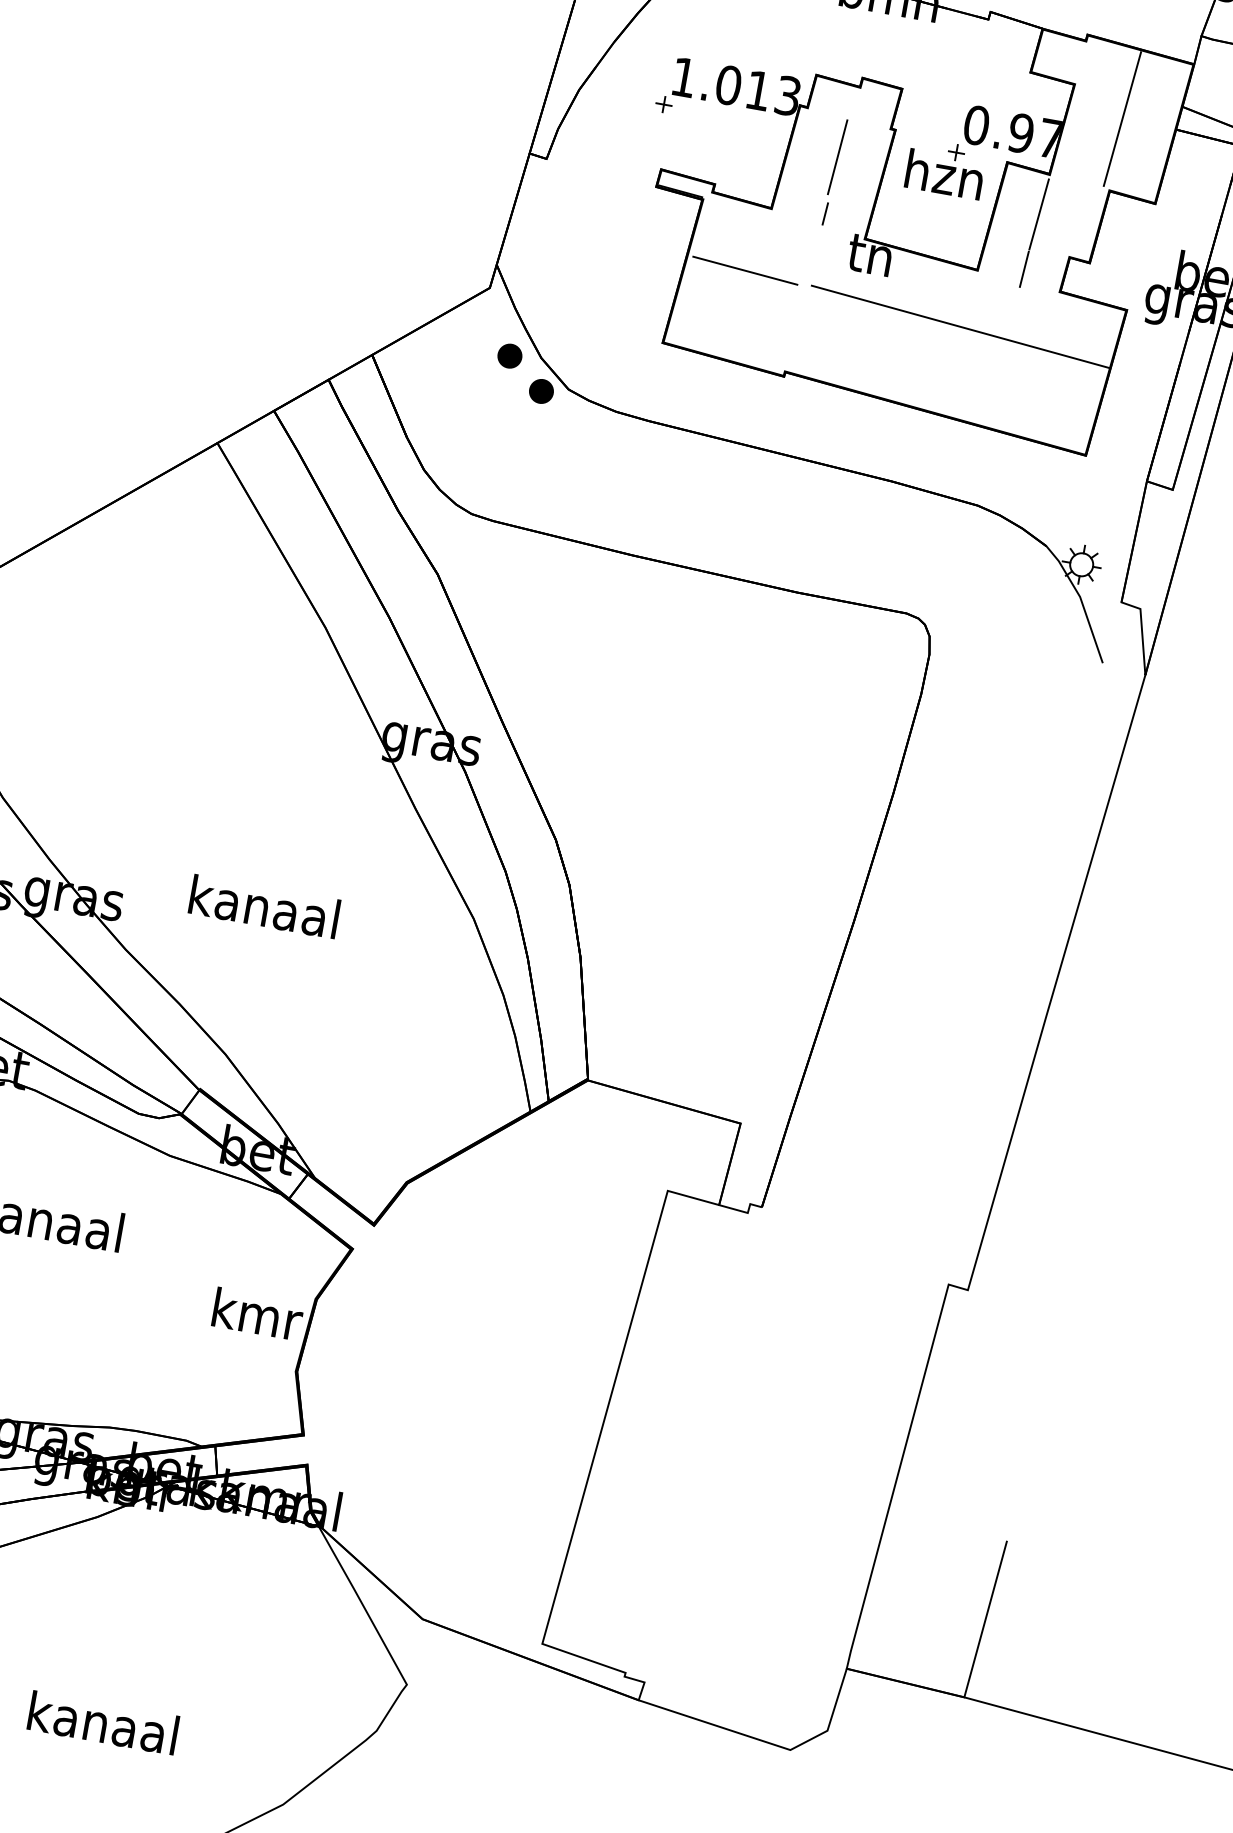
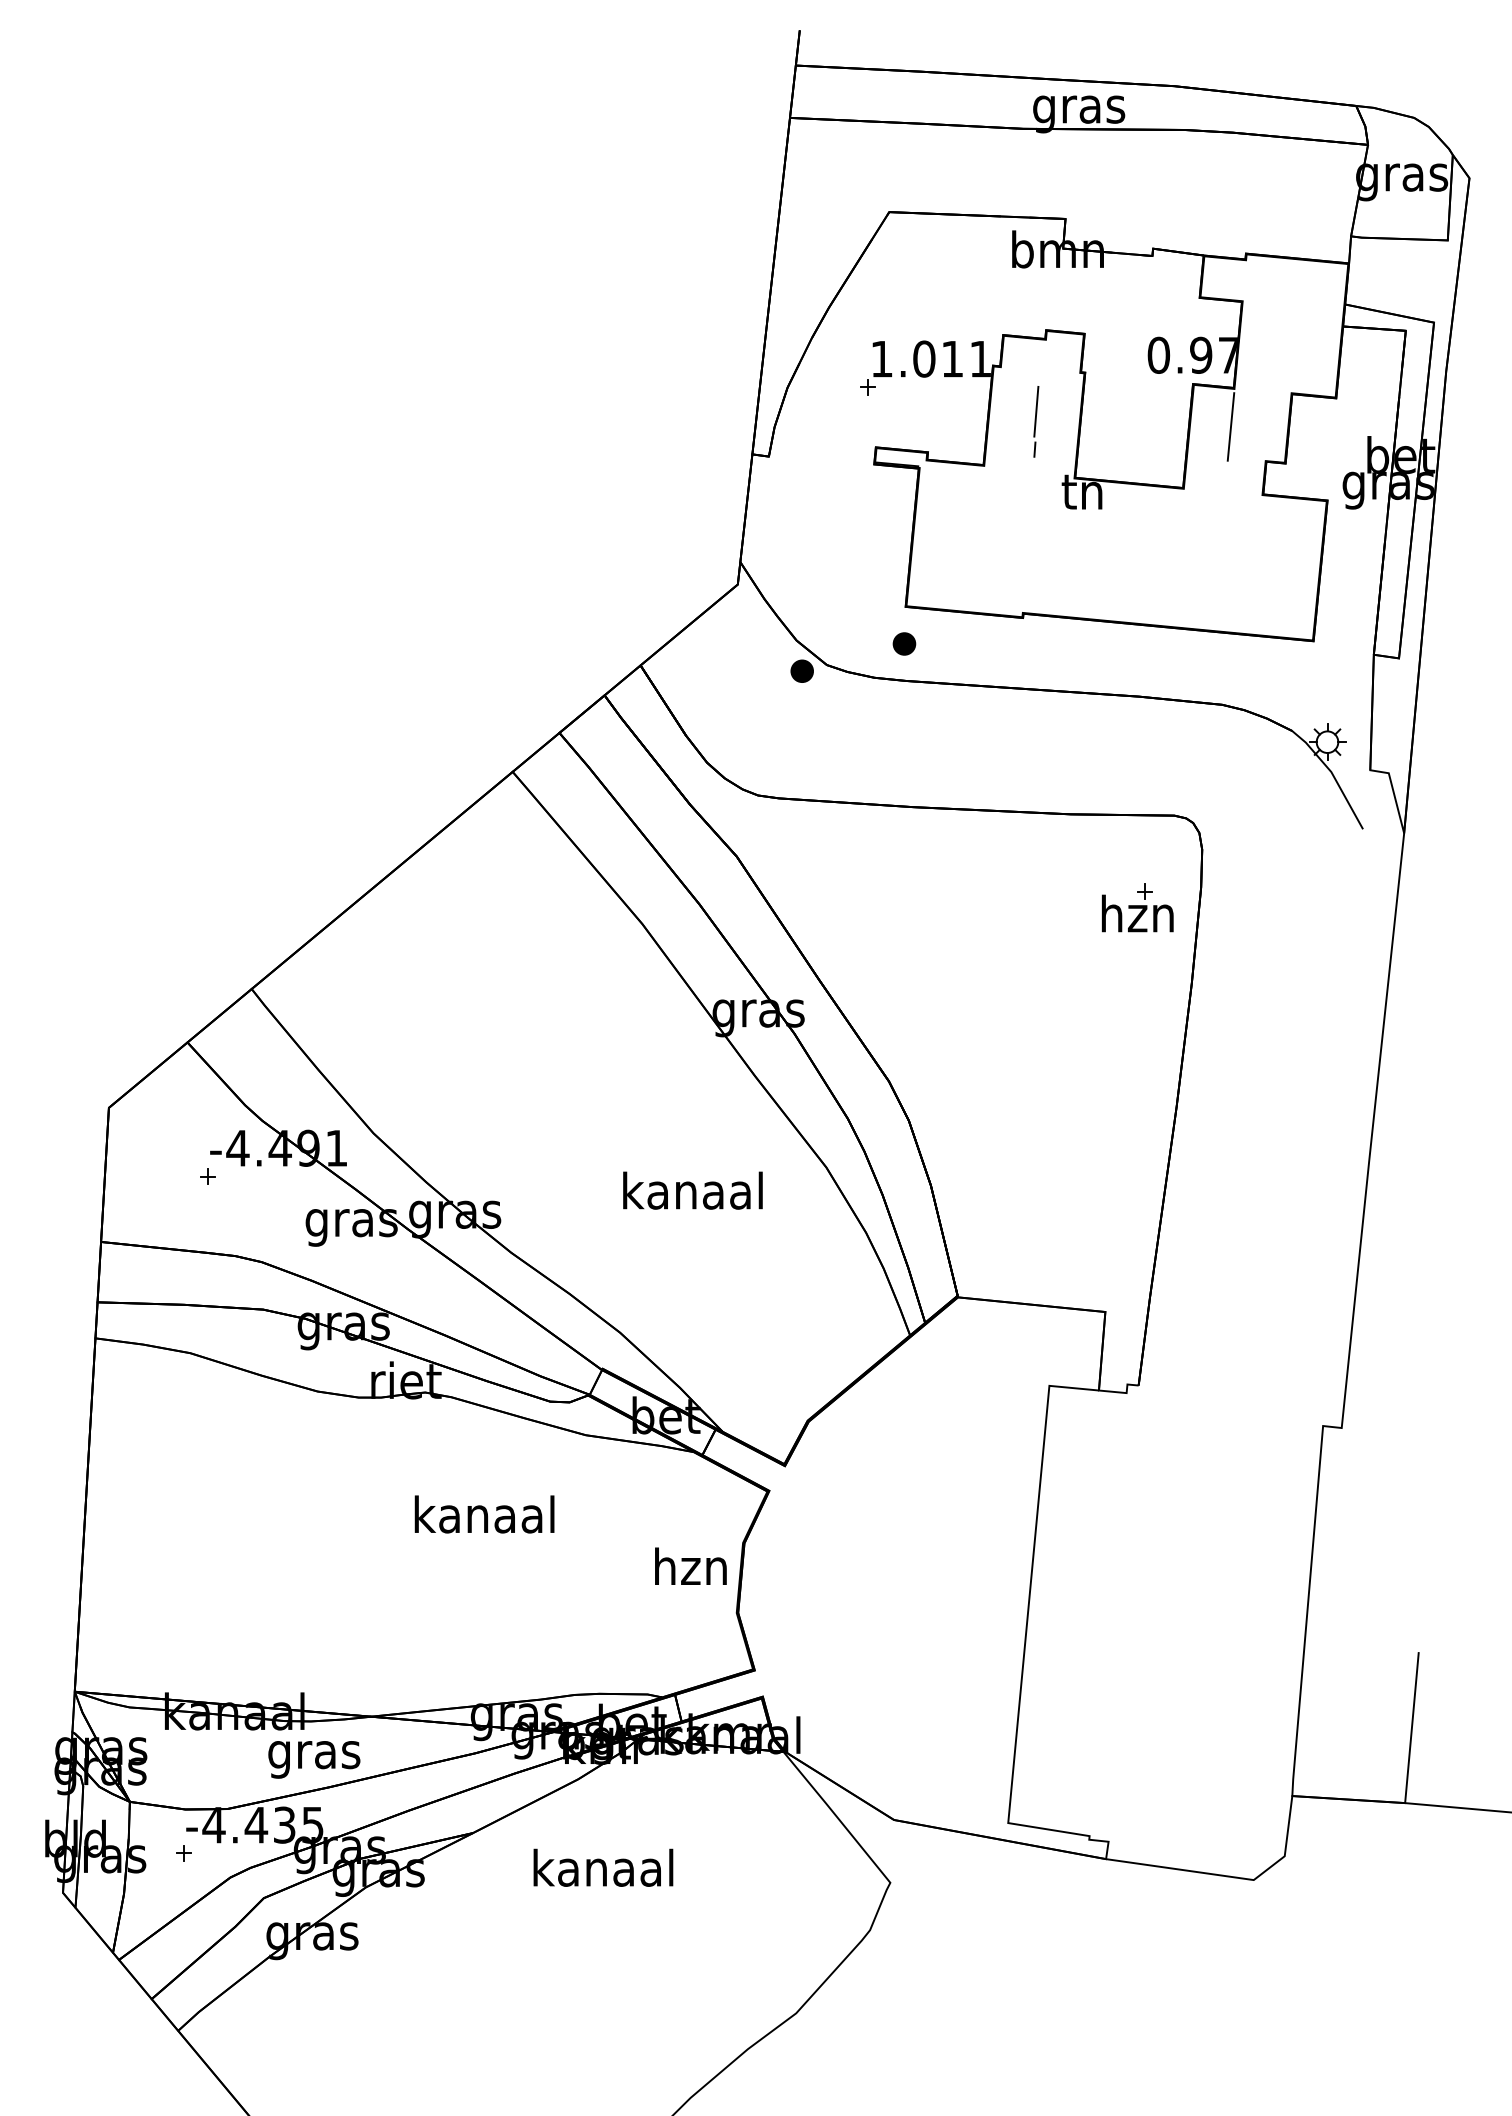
text: (788, 95) -> (980, 358), 1.013 -> 1.011
line: (1121, 118) -> (1291, 325), removed
part: (945, 167) -> (1137, 907), moved
part: (835, 172) -> (1036, 421), size x0.7
line: (1024, 268) -> (1226, 479), removed
line: (744, 270) -> (969, 526), removed
line: (961, 326) -> (1177, 542), removed
part: (510, 355) -> (904, 643), moved
text: (264, 906) -> (692, 1190), moved
text: (257, 1313) -> (692, 1565), kmr -> hzn
text: (103, 1722) -> (603, 1867), moved

